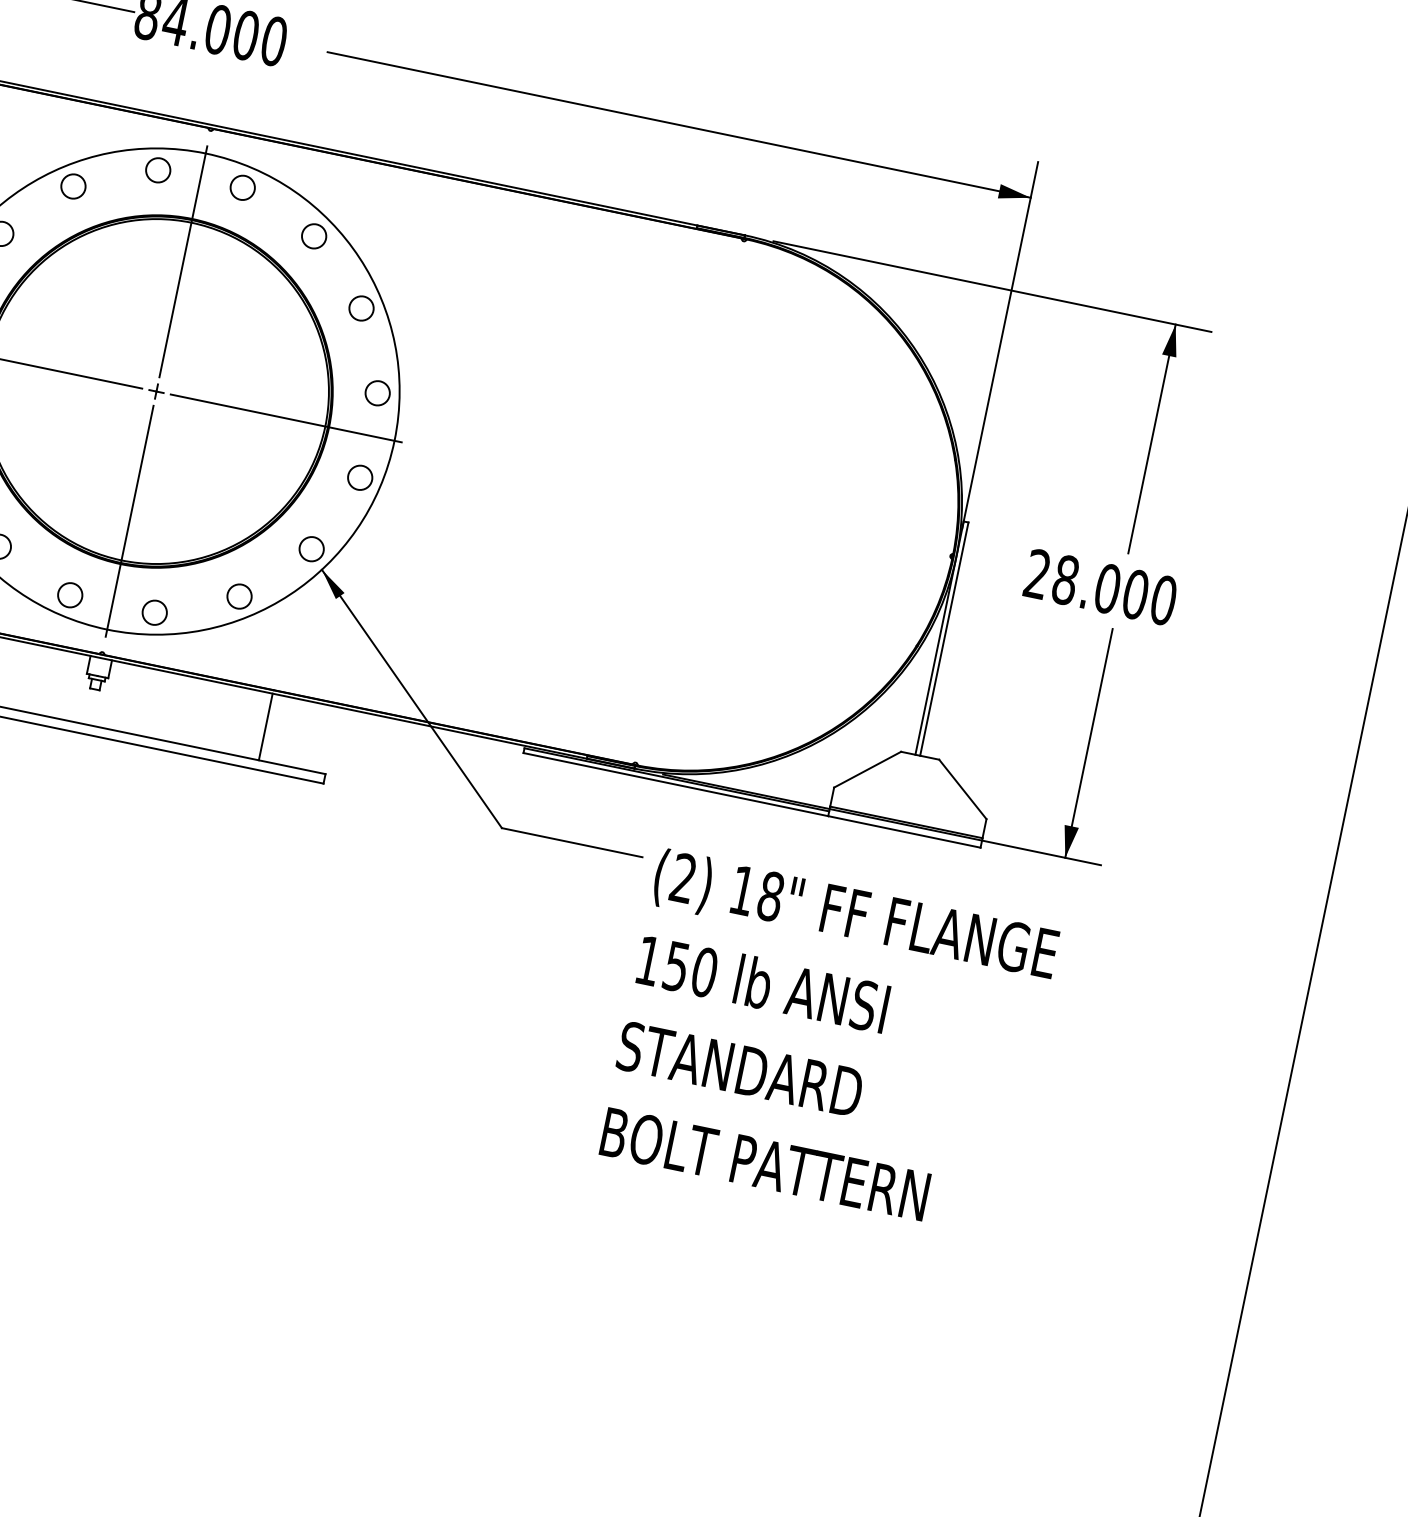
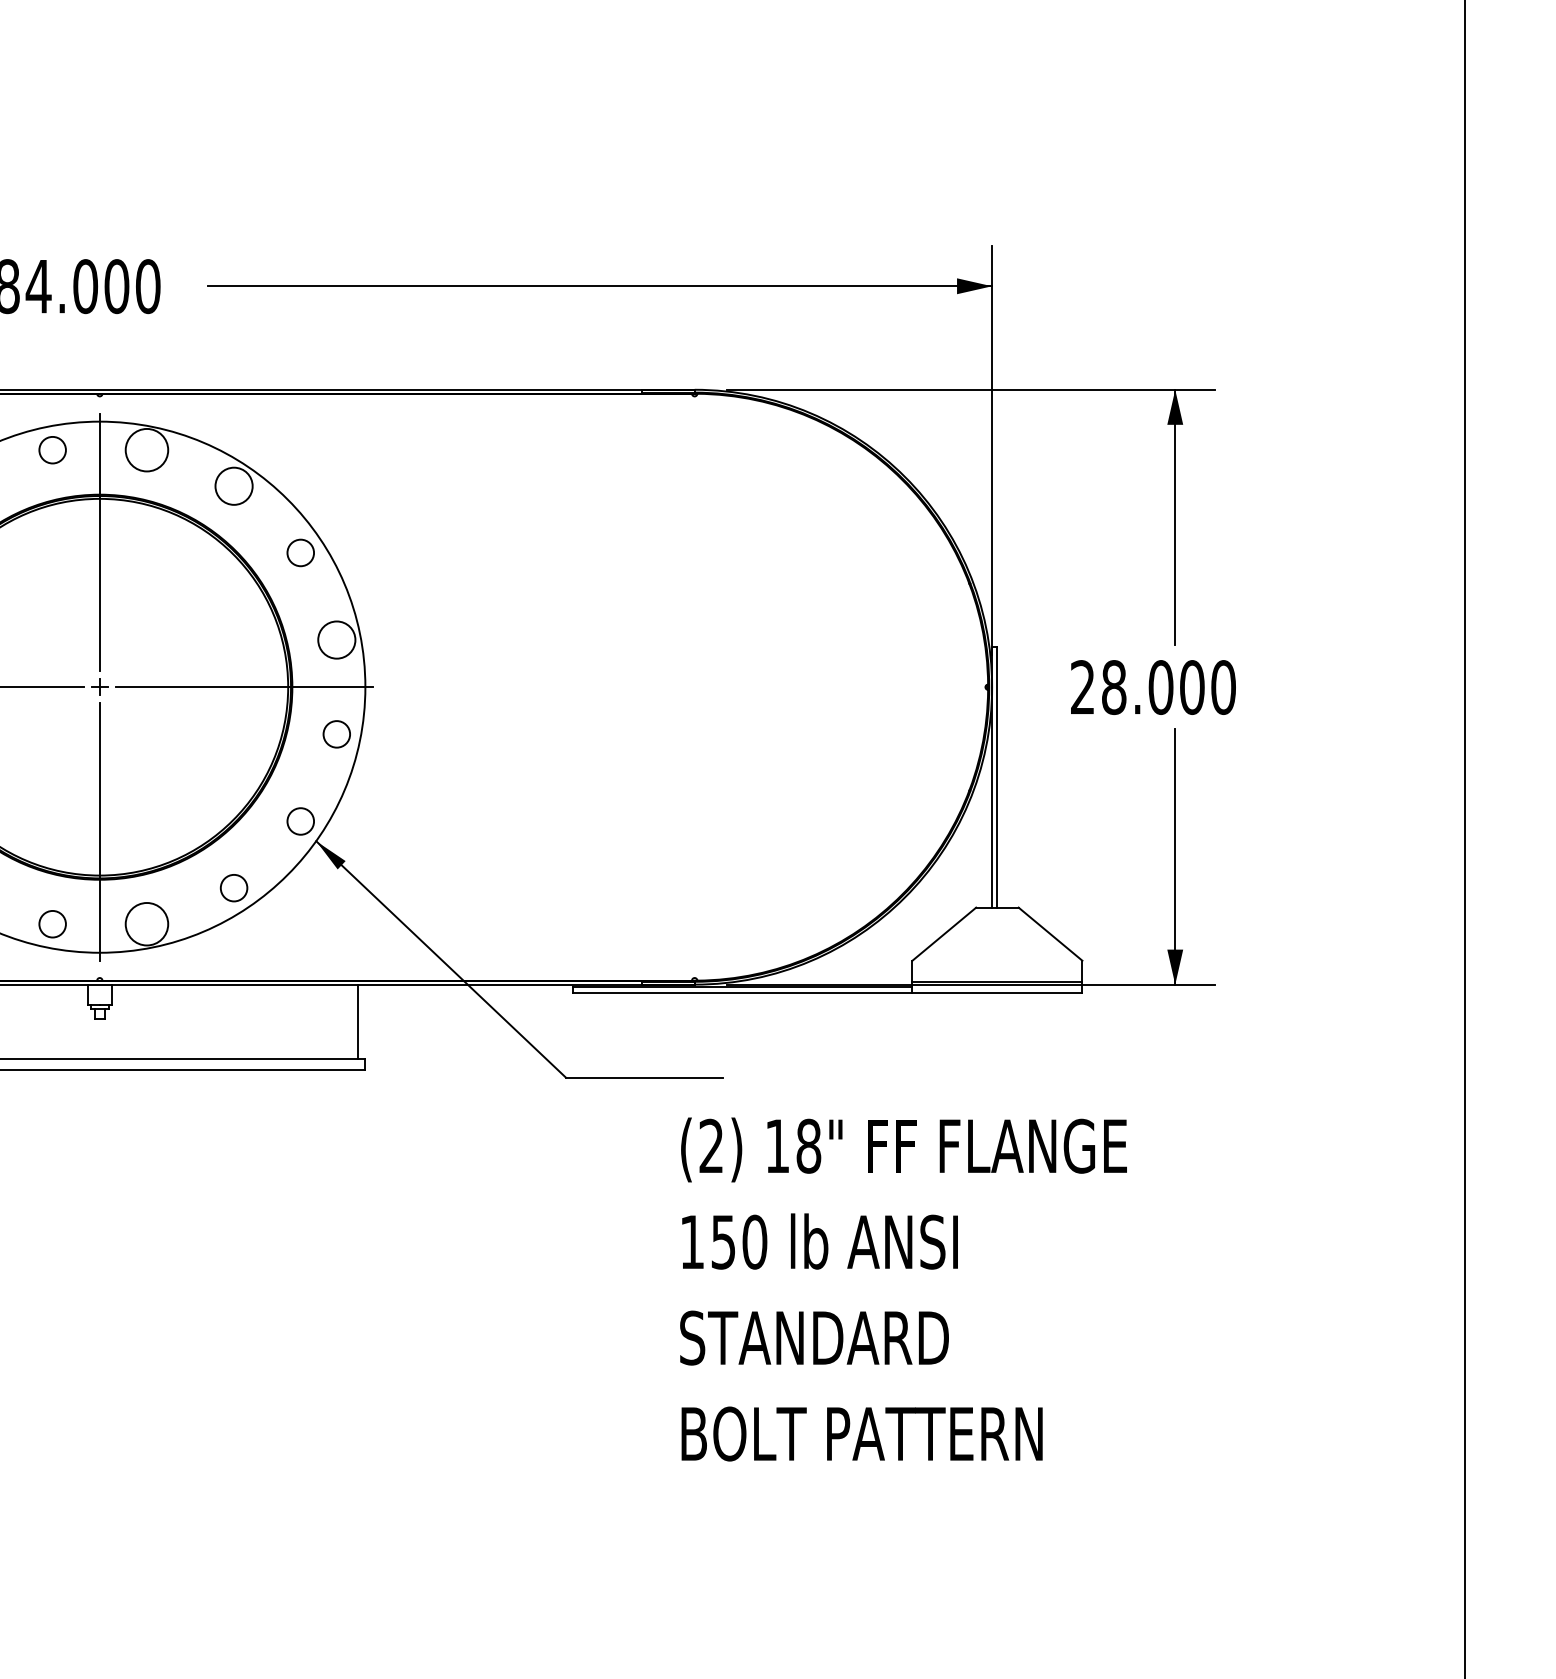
circle: (242, 187) -> (146, 449), size x1.6
circle: (313, 236) -> (233, 486), size x1.4
circle: (377, 392) -> (336, 639), size x1.4
circle: (154, 612) -> (146, 923), size x1.6
line: (266, 726) -> (358, 1021), moved
text: (829, 1042) -> (903, 1289), moved

